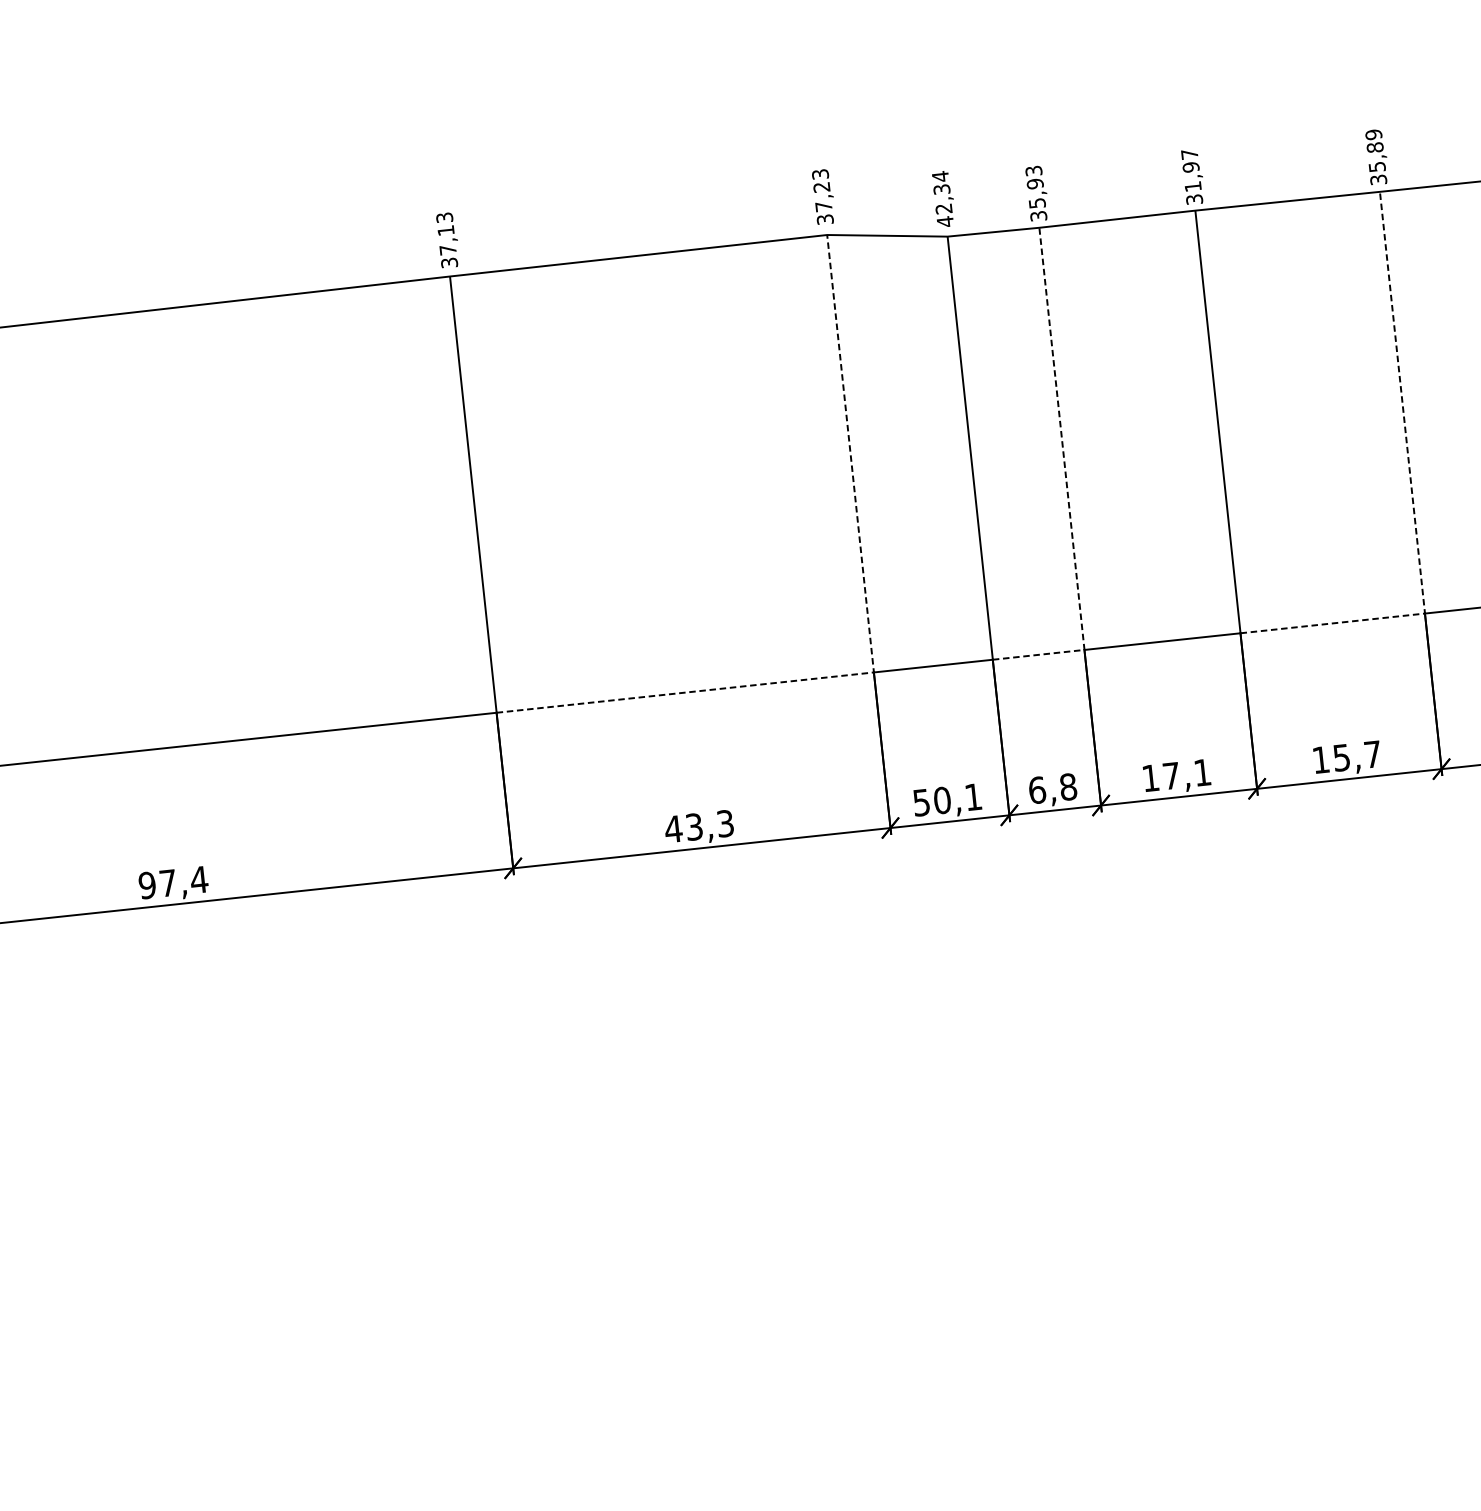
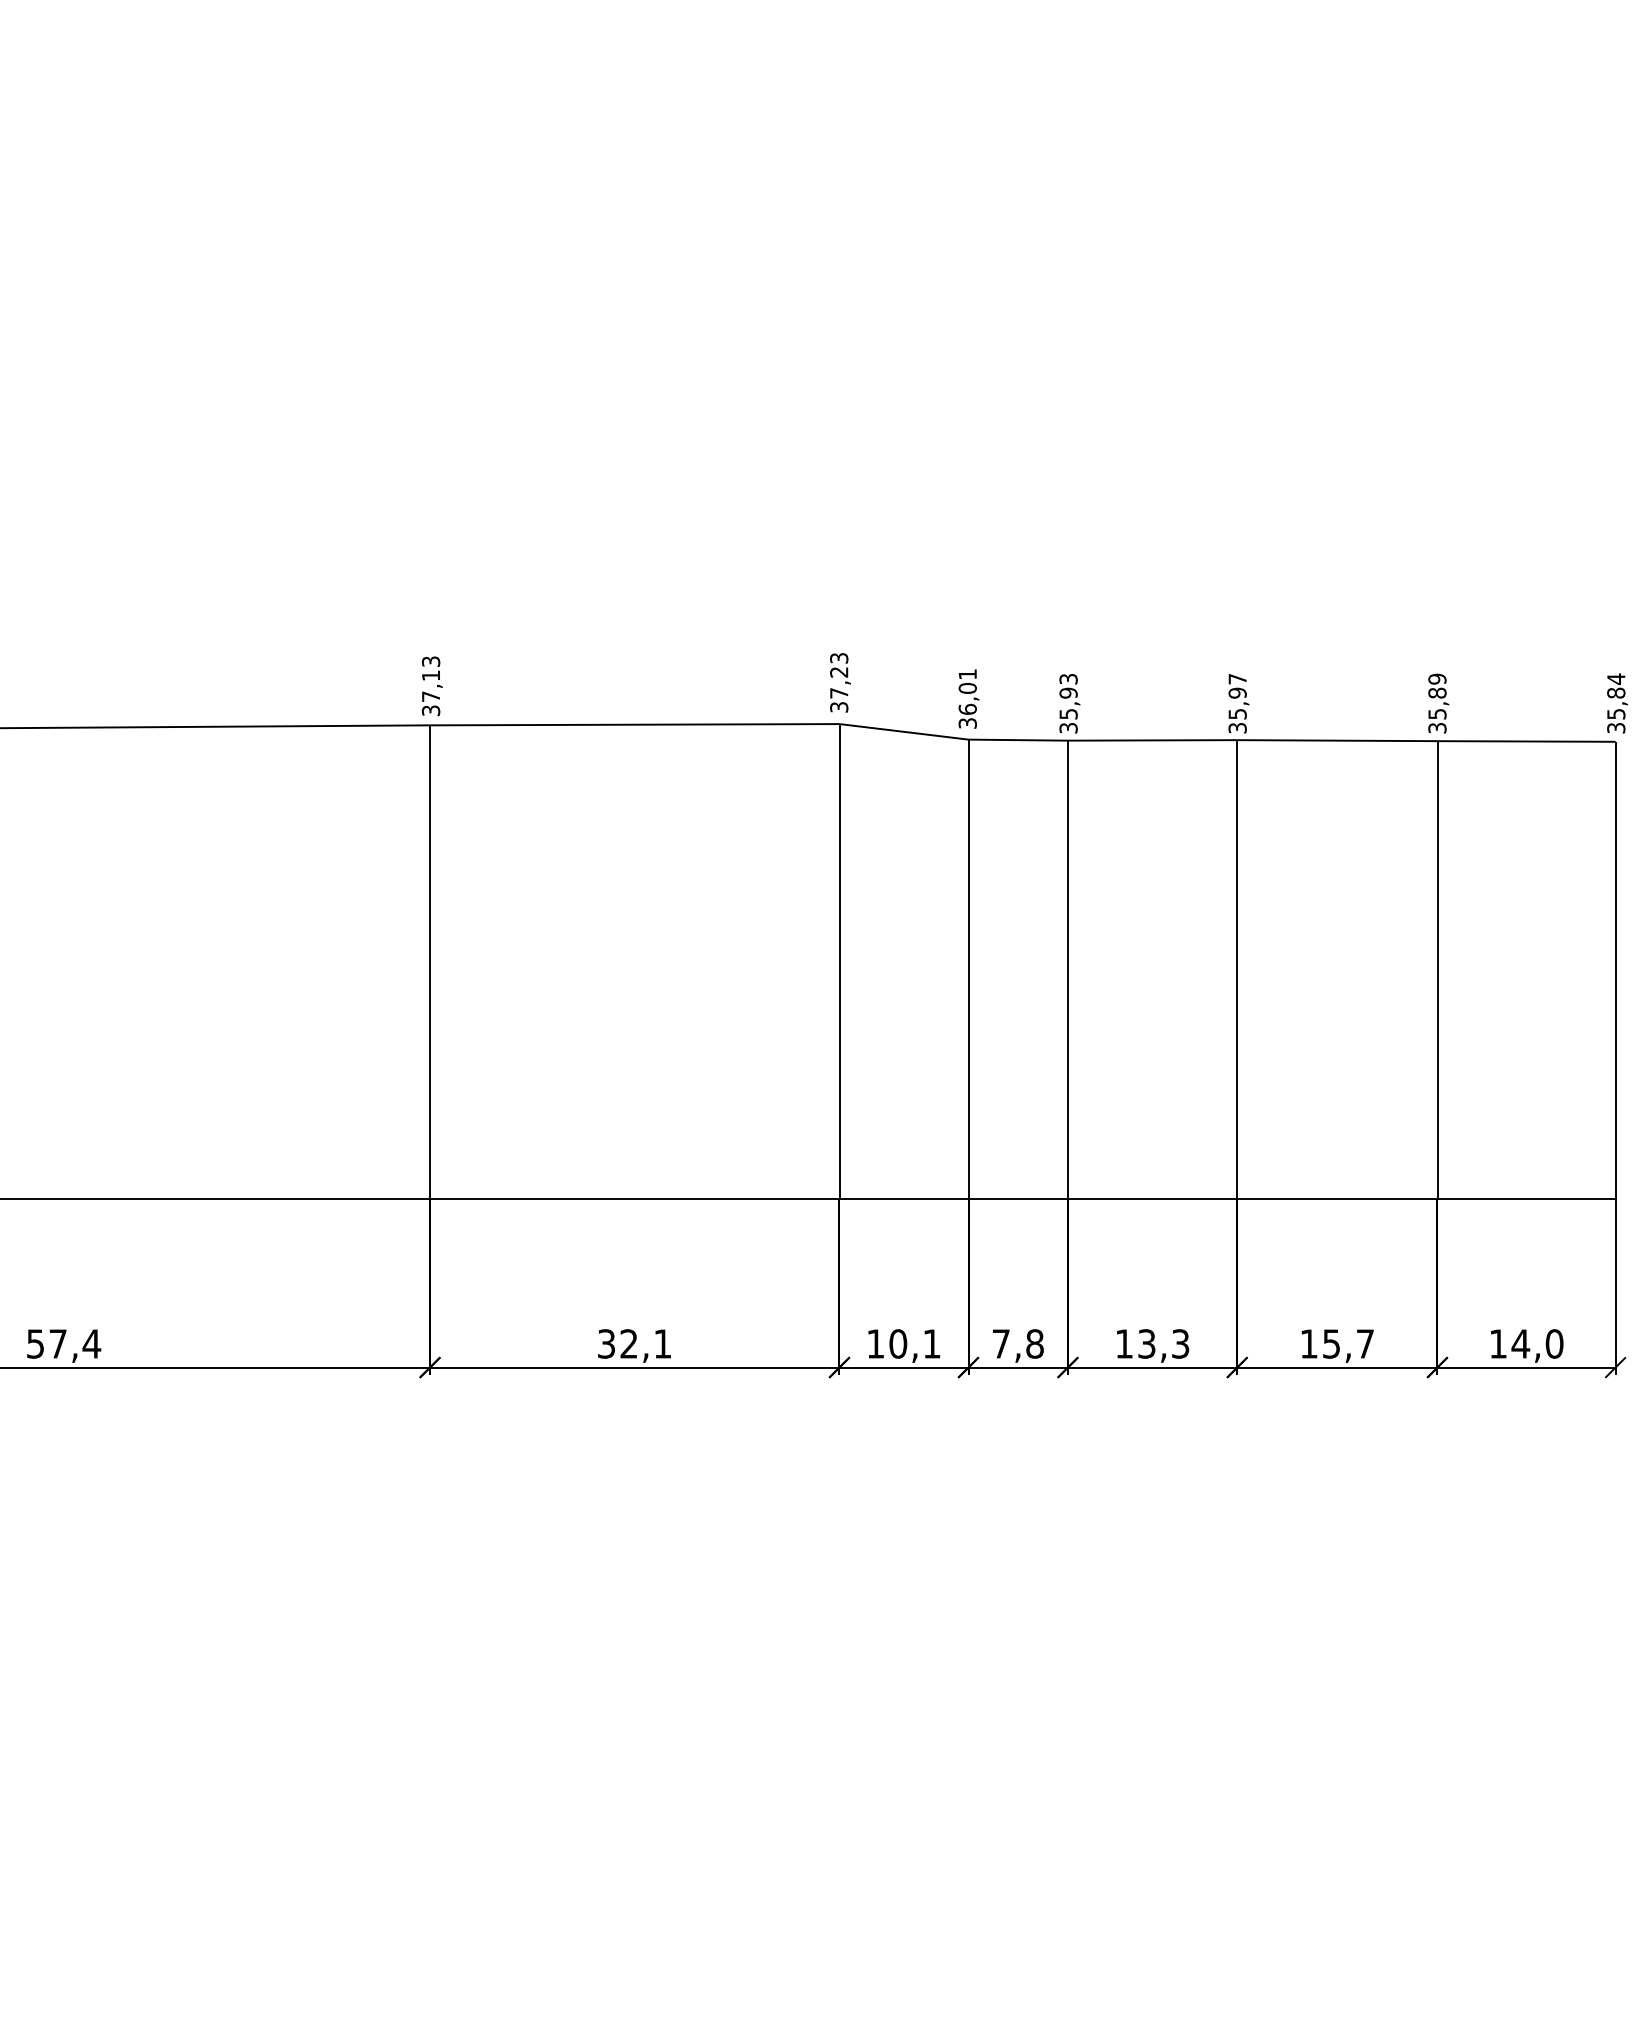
text: (1193, 186) -> (1237, 714), 31,97 -> 35,97
text: (942, 198) -> (967, 698), 42,34 -> 36,01
line: (1066, 485) -> (1067, 1020), dashed -> solid
line: (1412, 495) -> (1437, 1070), dashed -> solid
line: (870, 642) -> (839, 1166), dashed -> solid
text: (1186, 773) -> (1163, 1343), 17,1 -> 13,3
text: (1037, 789) -> (1001, 1343), 6,8 -> 7,8
text: (921, 802) -> (875, 1343), 50,1 -> 10,1
text: (699, 826) -> (634, 1343), 43,3 -> 32,1
text: (147, 885) -> (35, 1343), 97,4 -> 57,4

